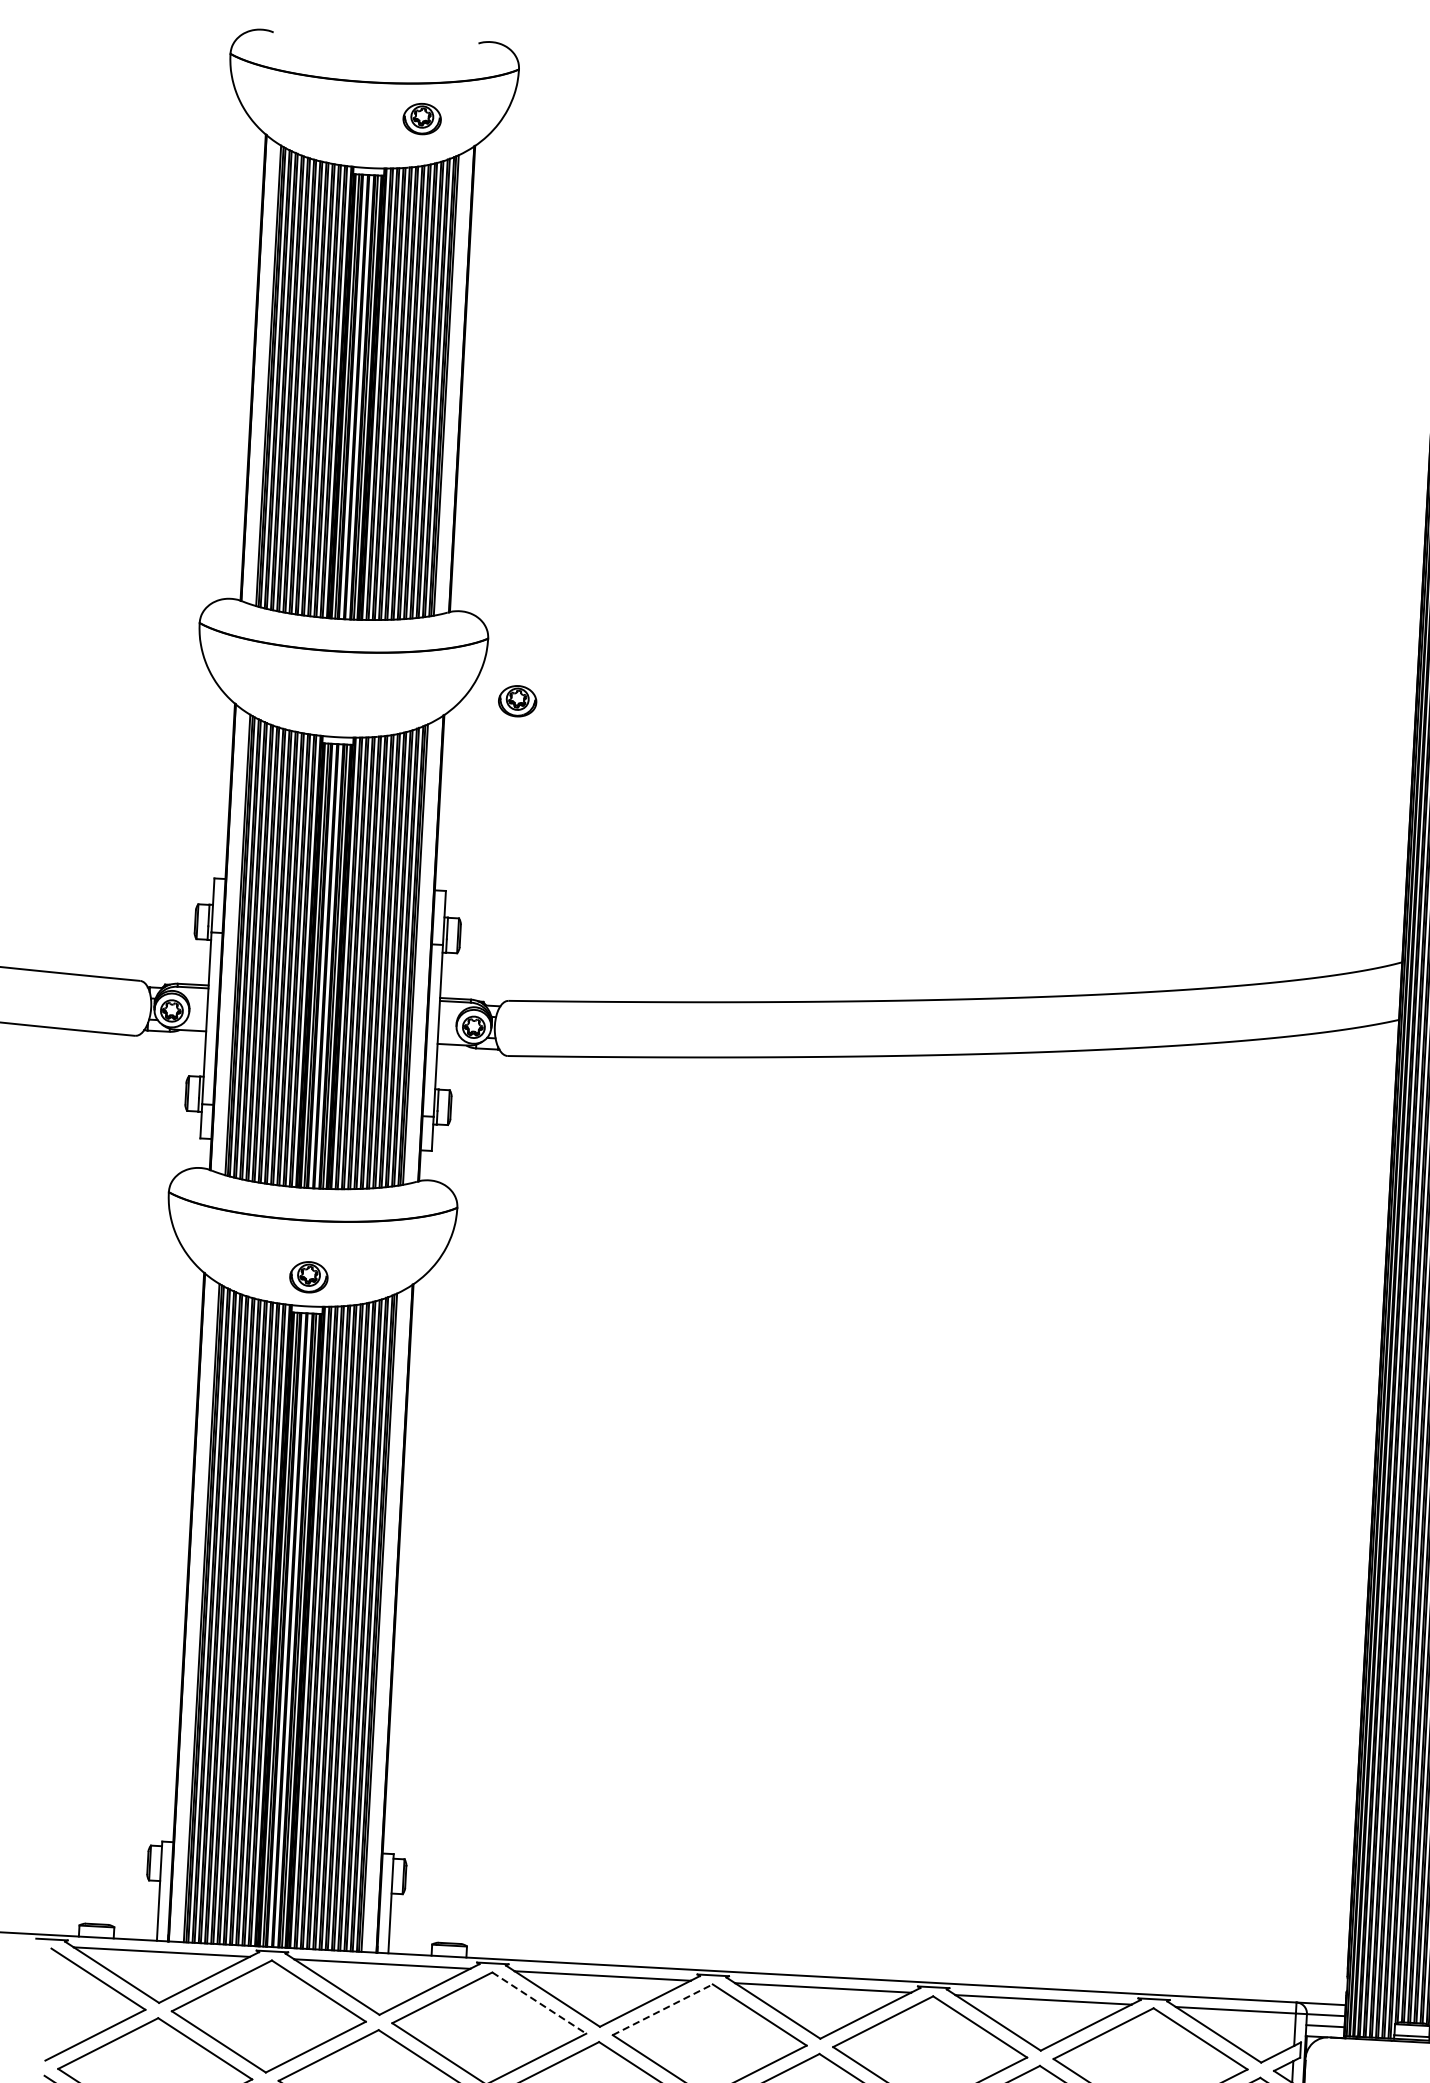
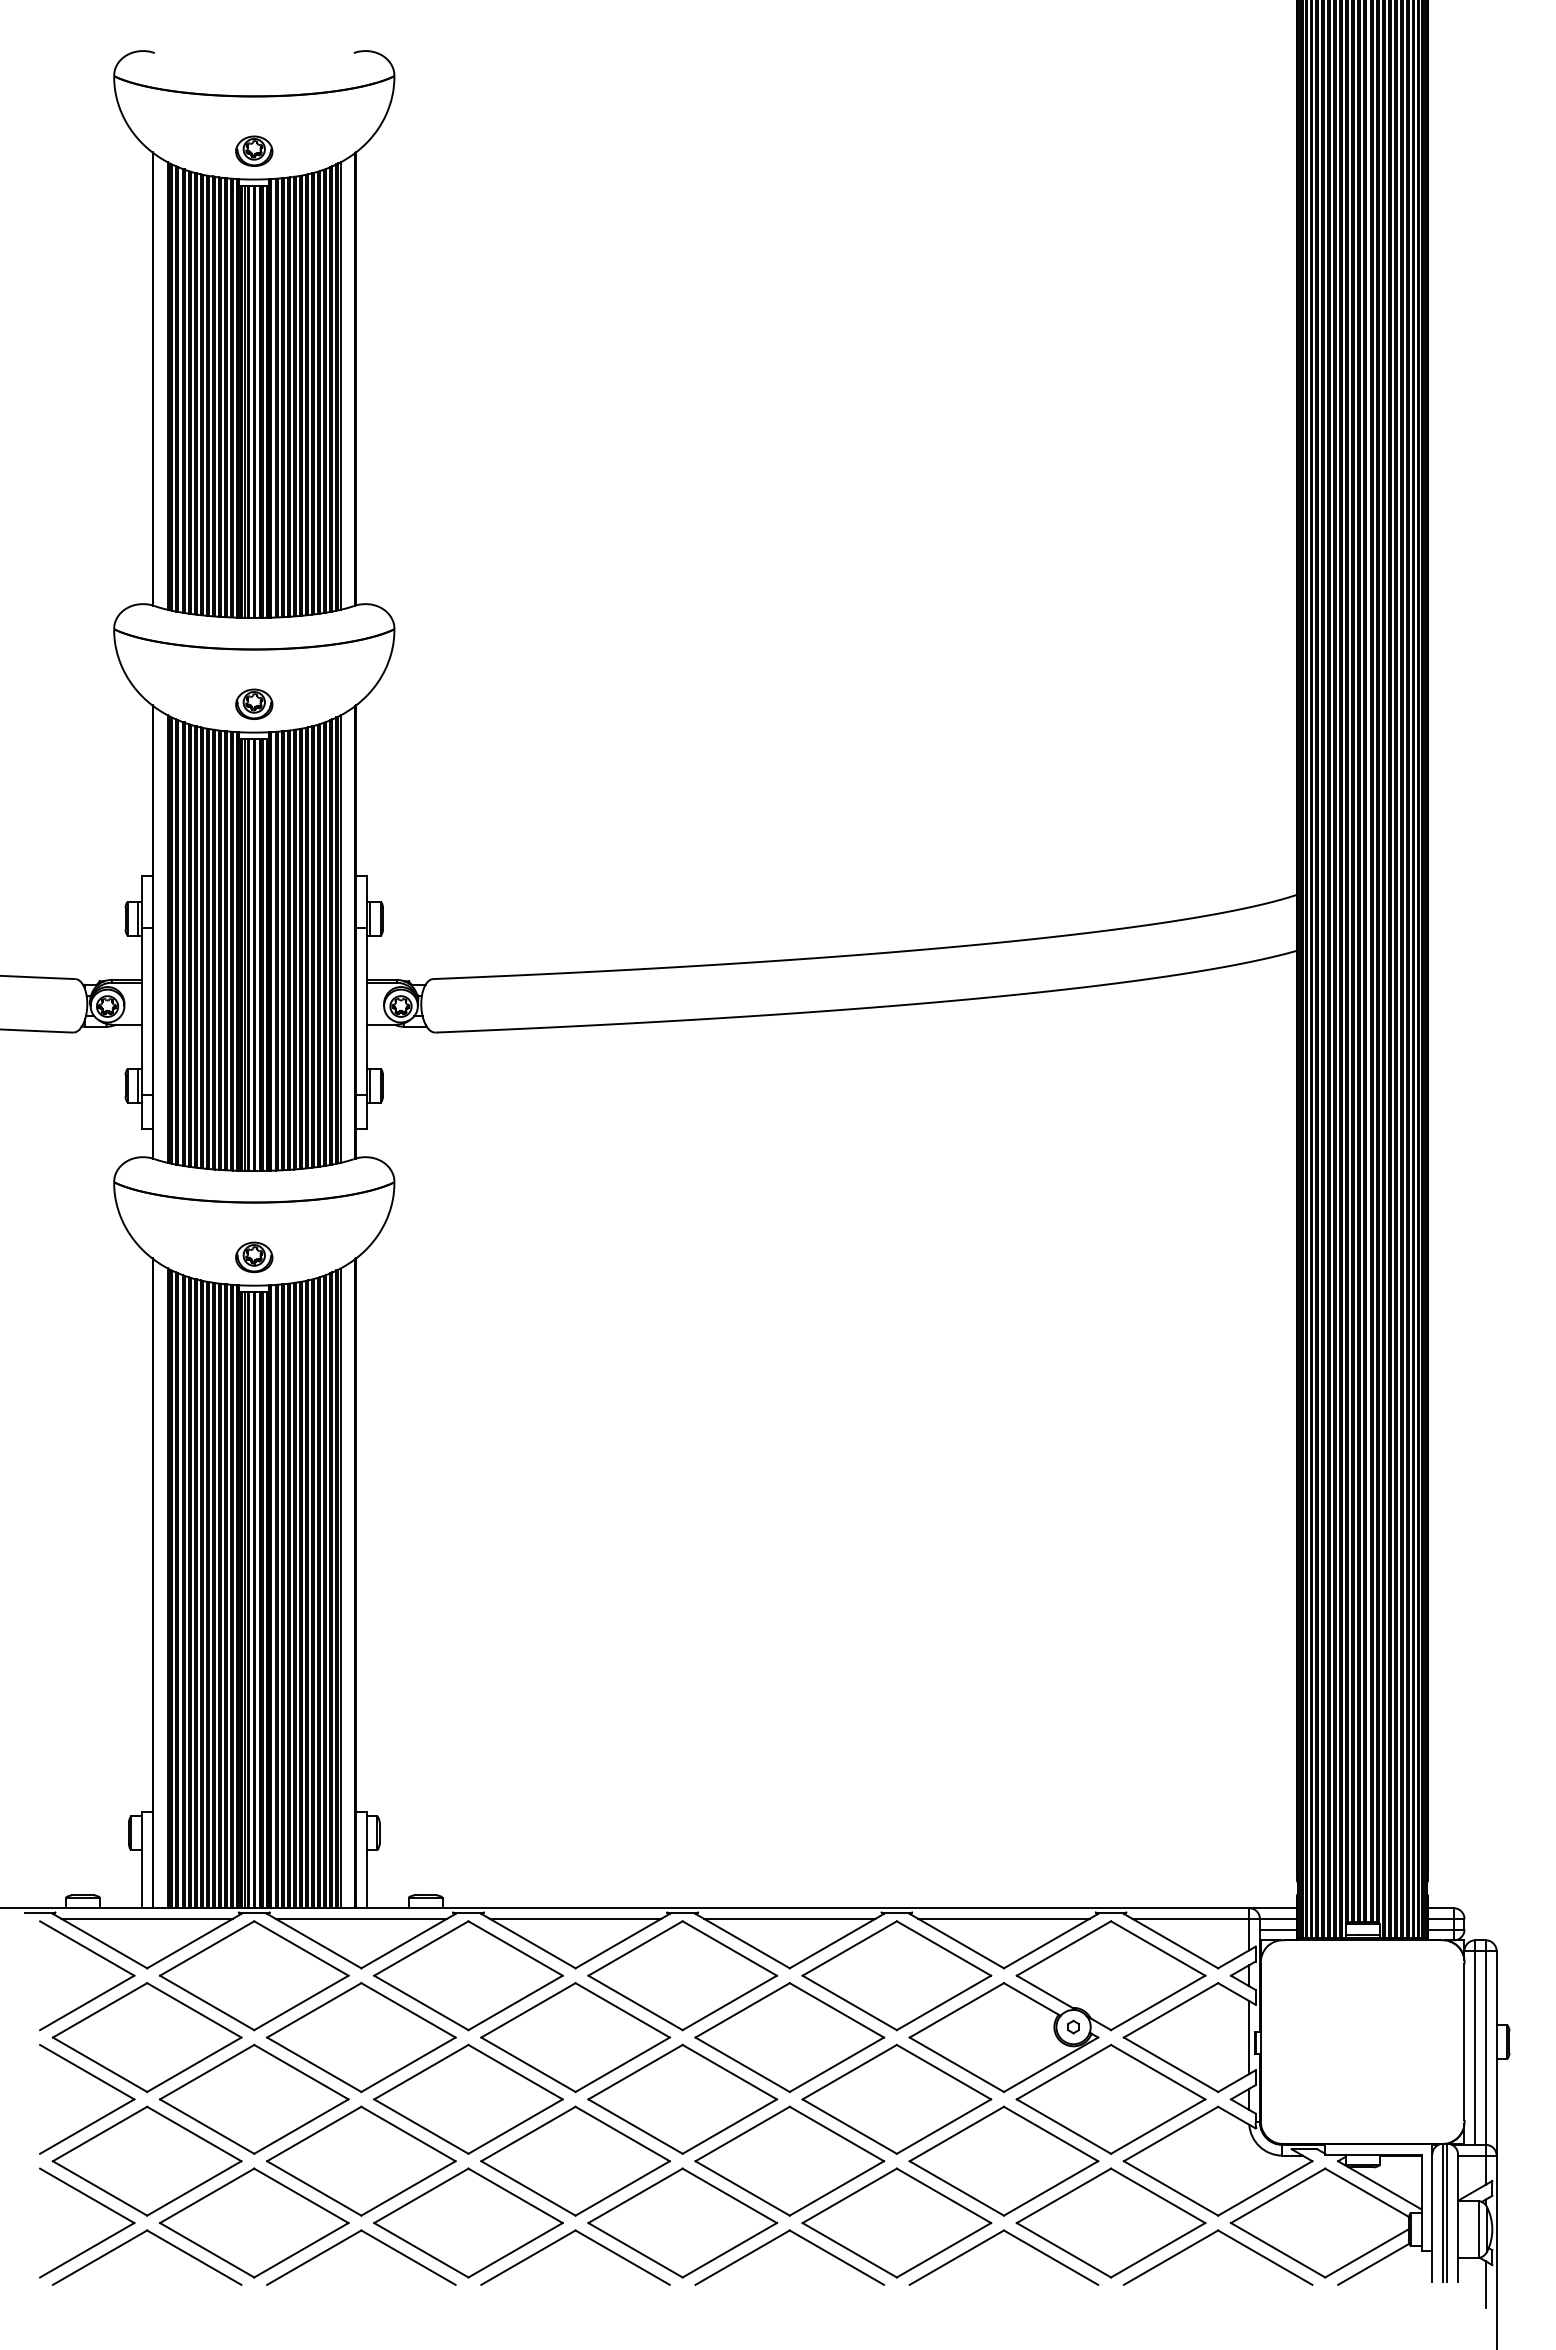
part: (422, 118) -> (254, 150), moved
part: (517, 700) -> (254, 703), moved
line: (540, 2003) -> (516, 1948), dashed -> solid
line: (662, 2009) -> (635, 1948), dashed -> solid

